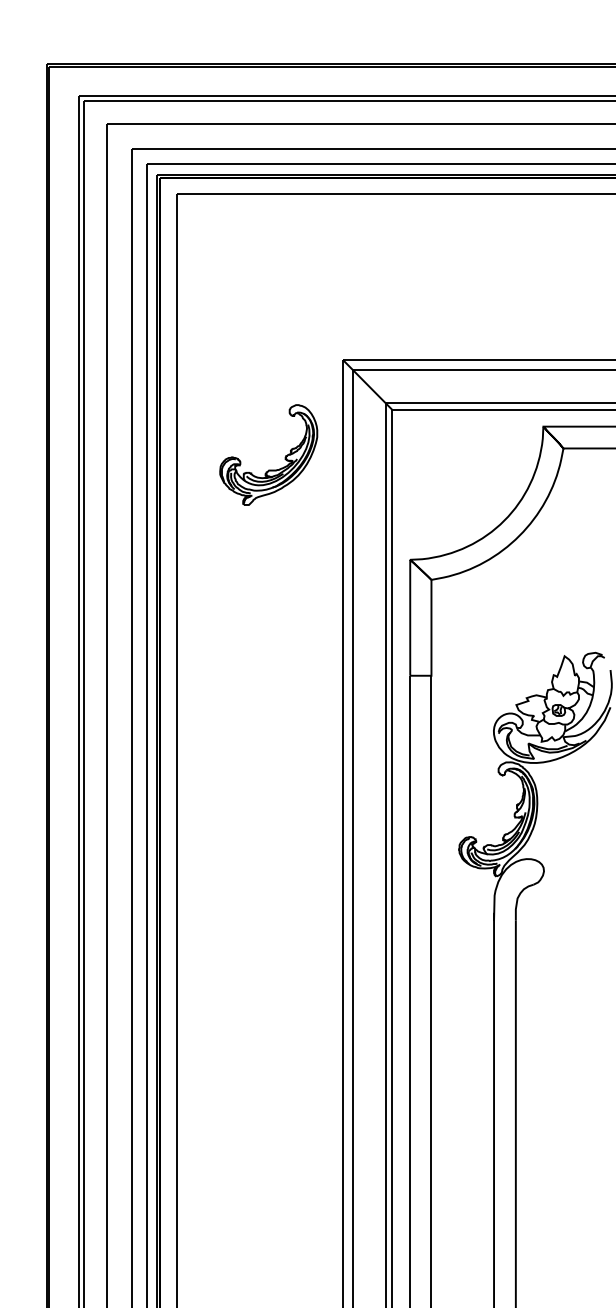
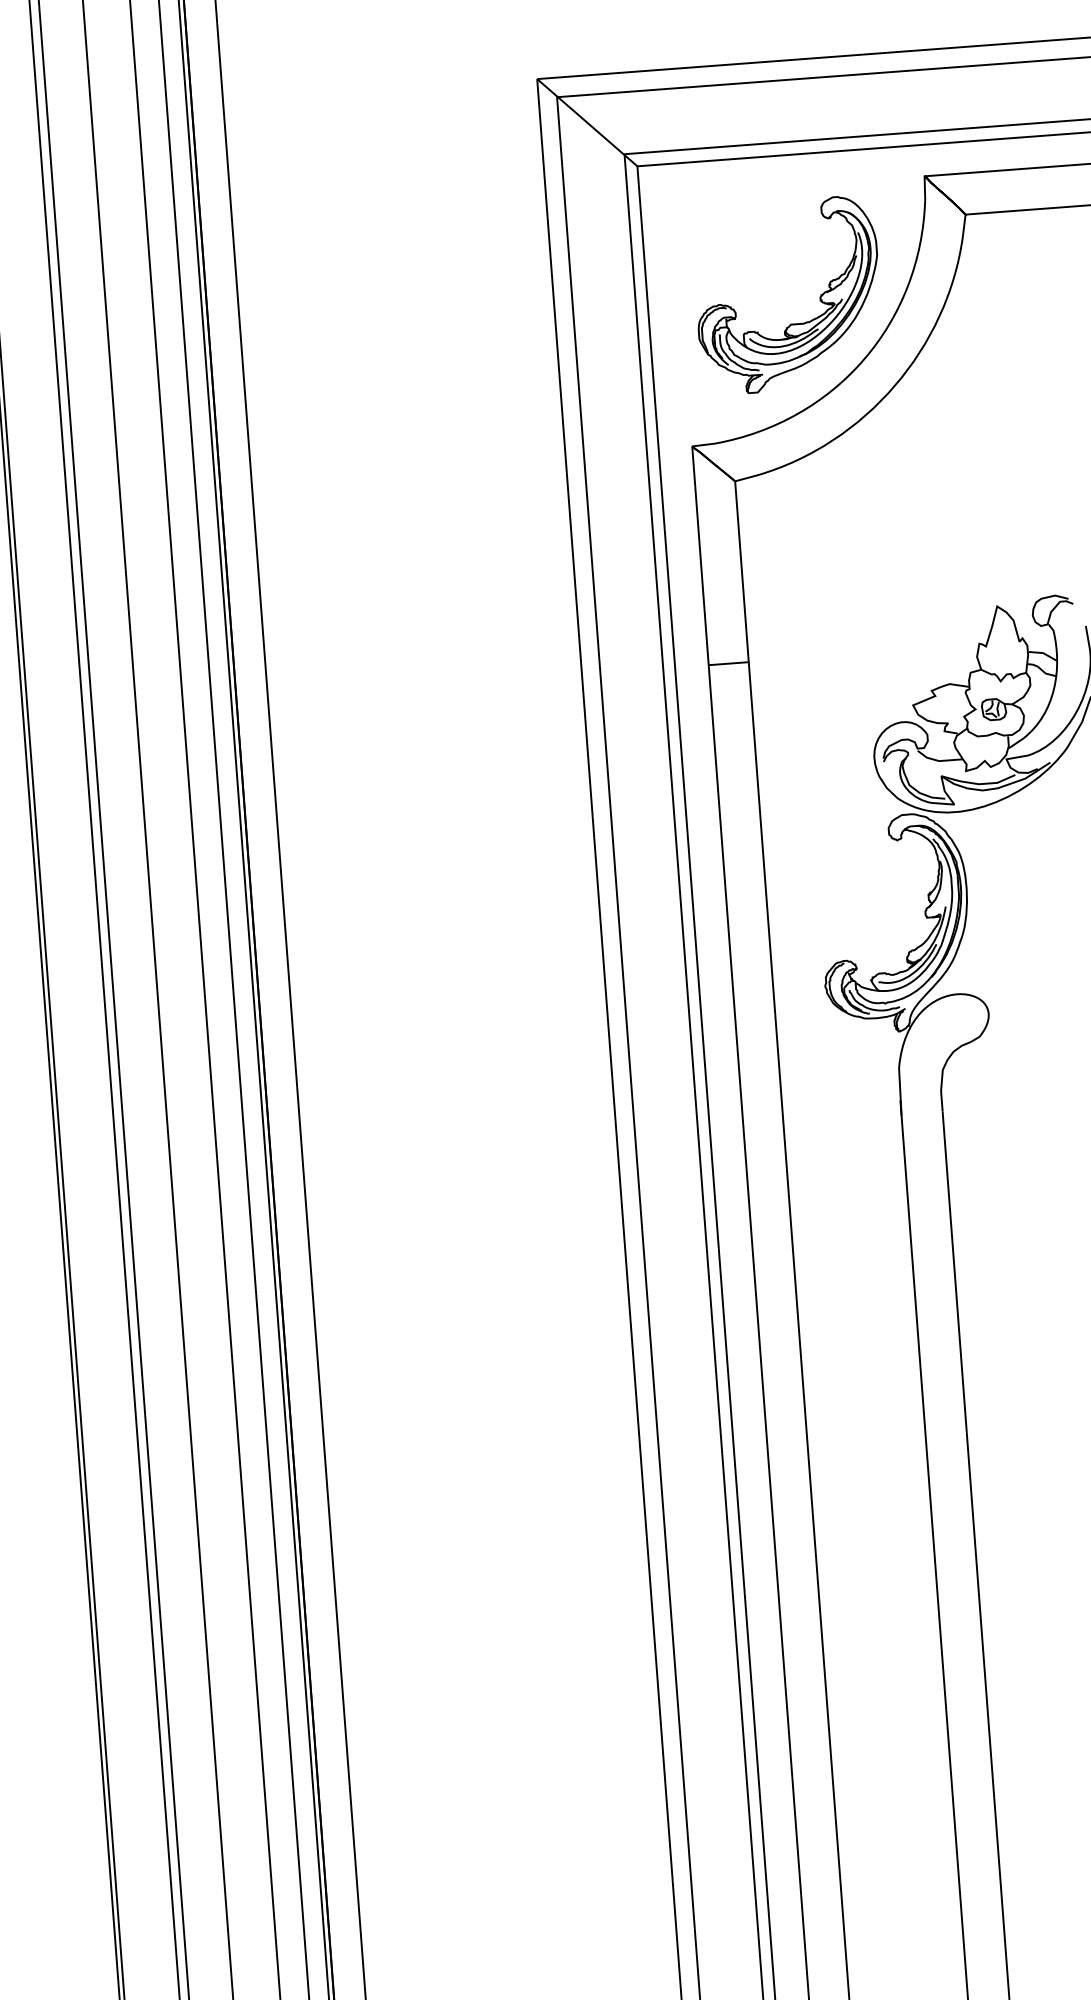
part: (268, 469) -> (789, 322), moved

